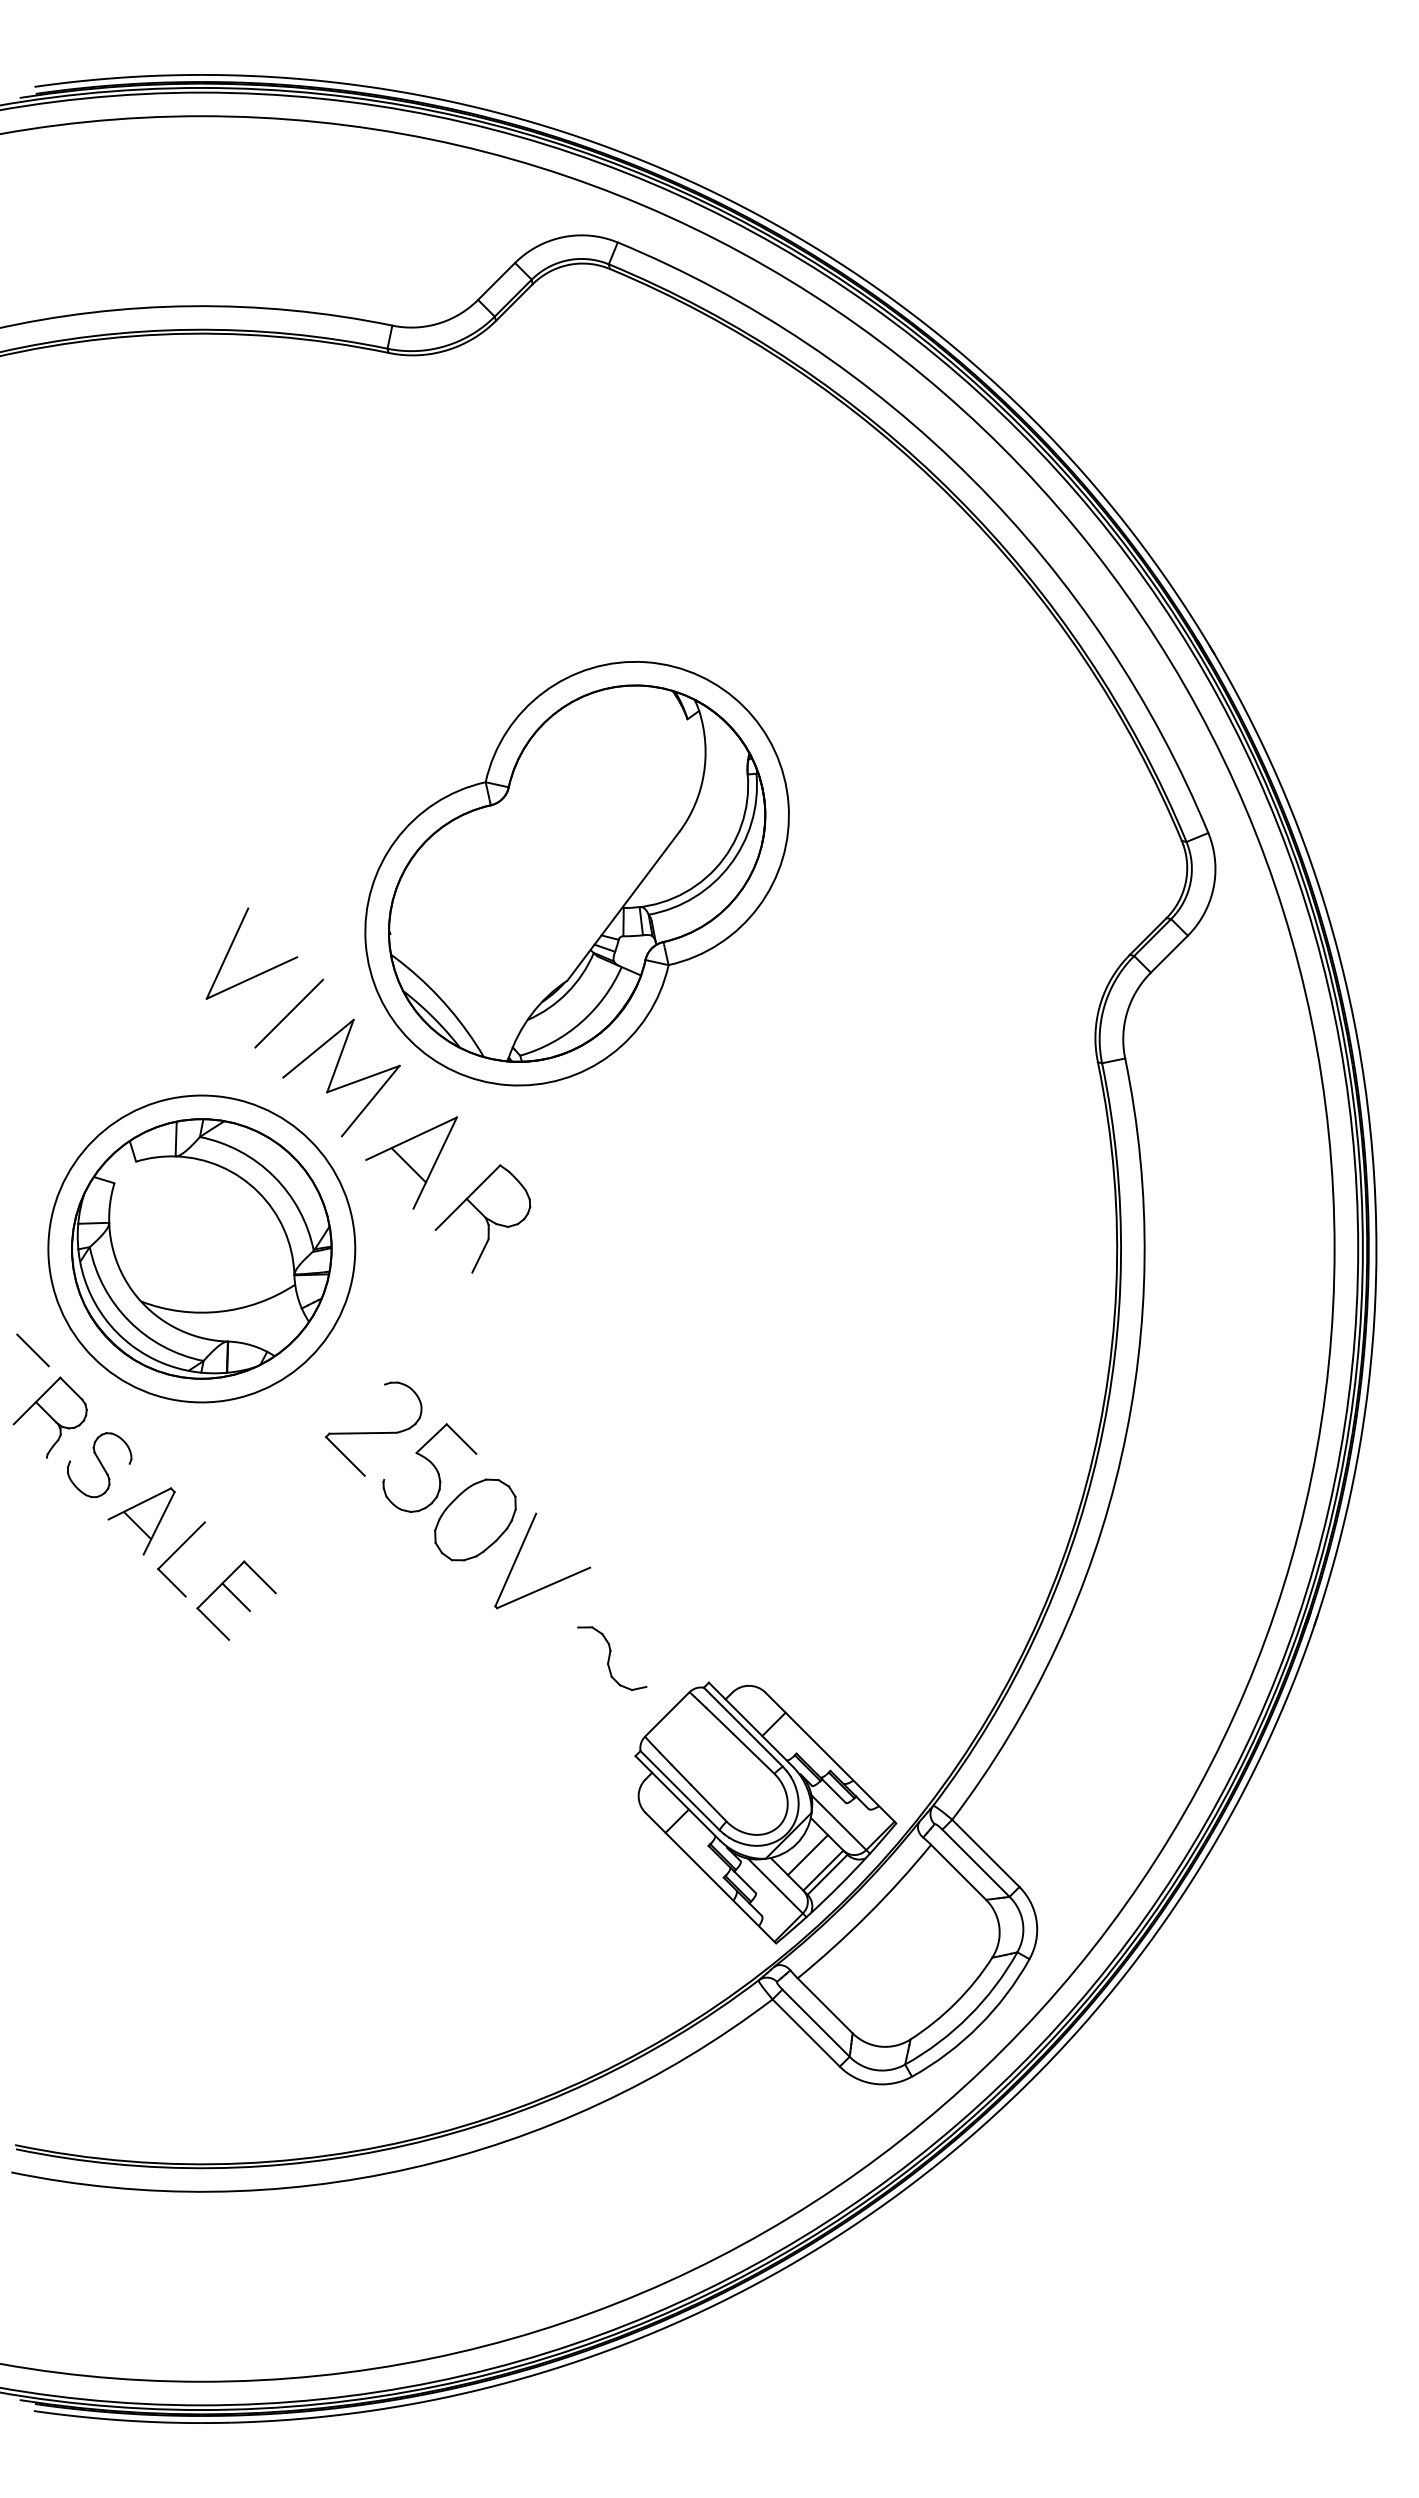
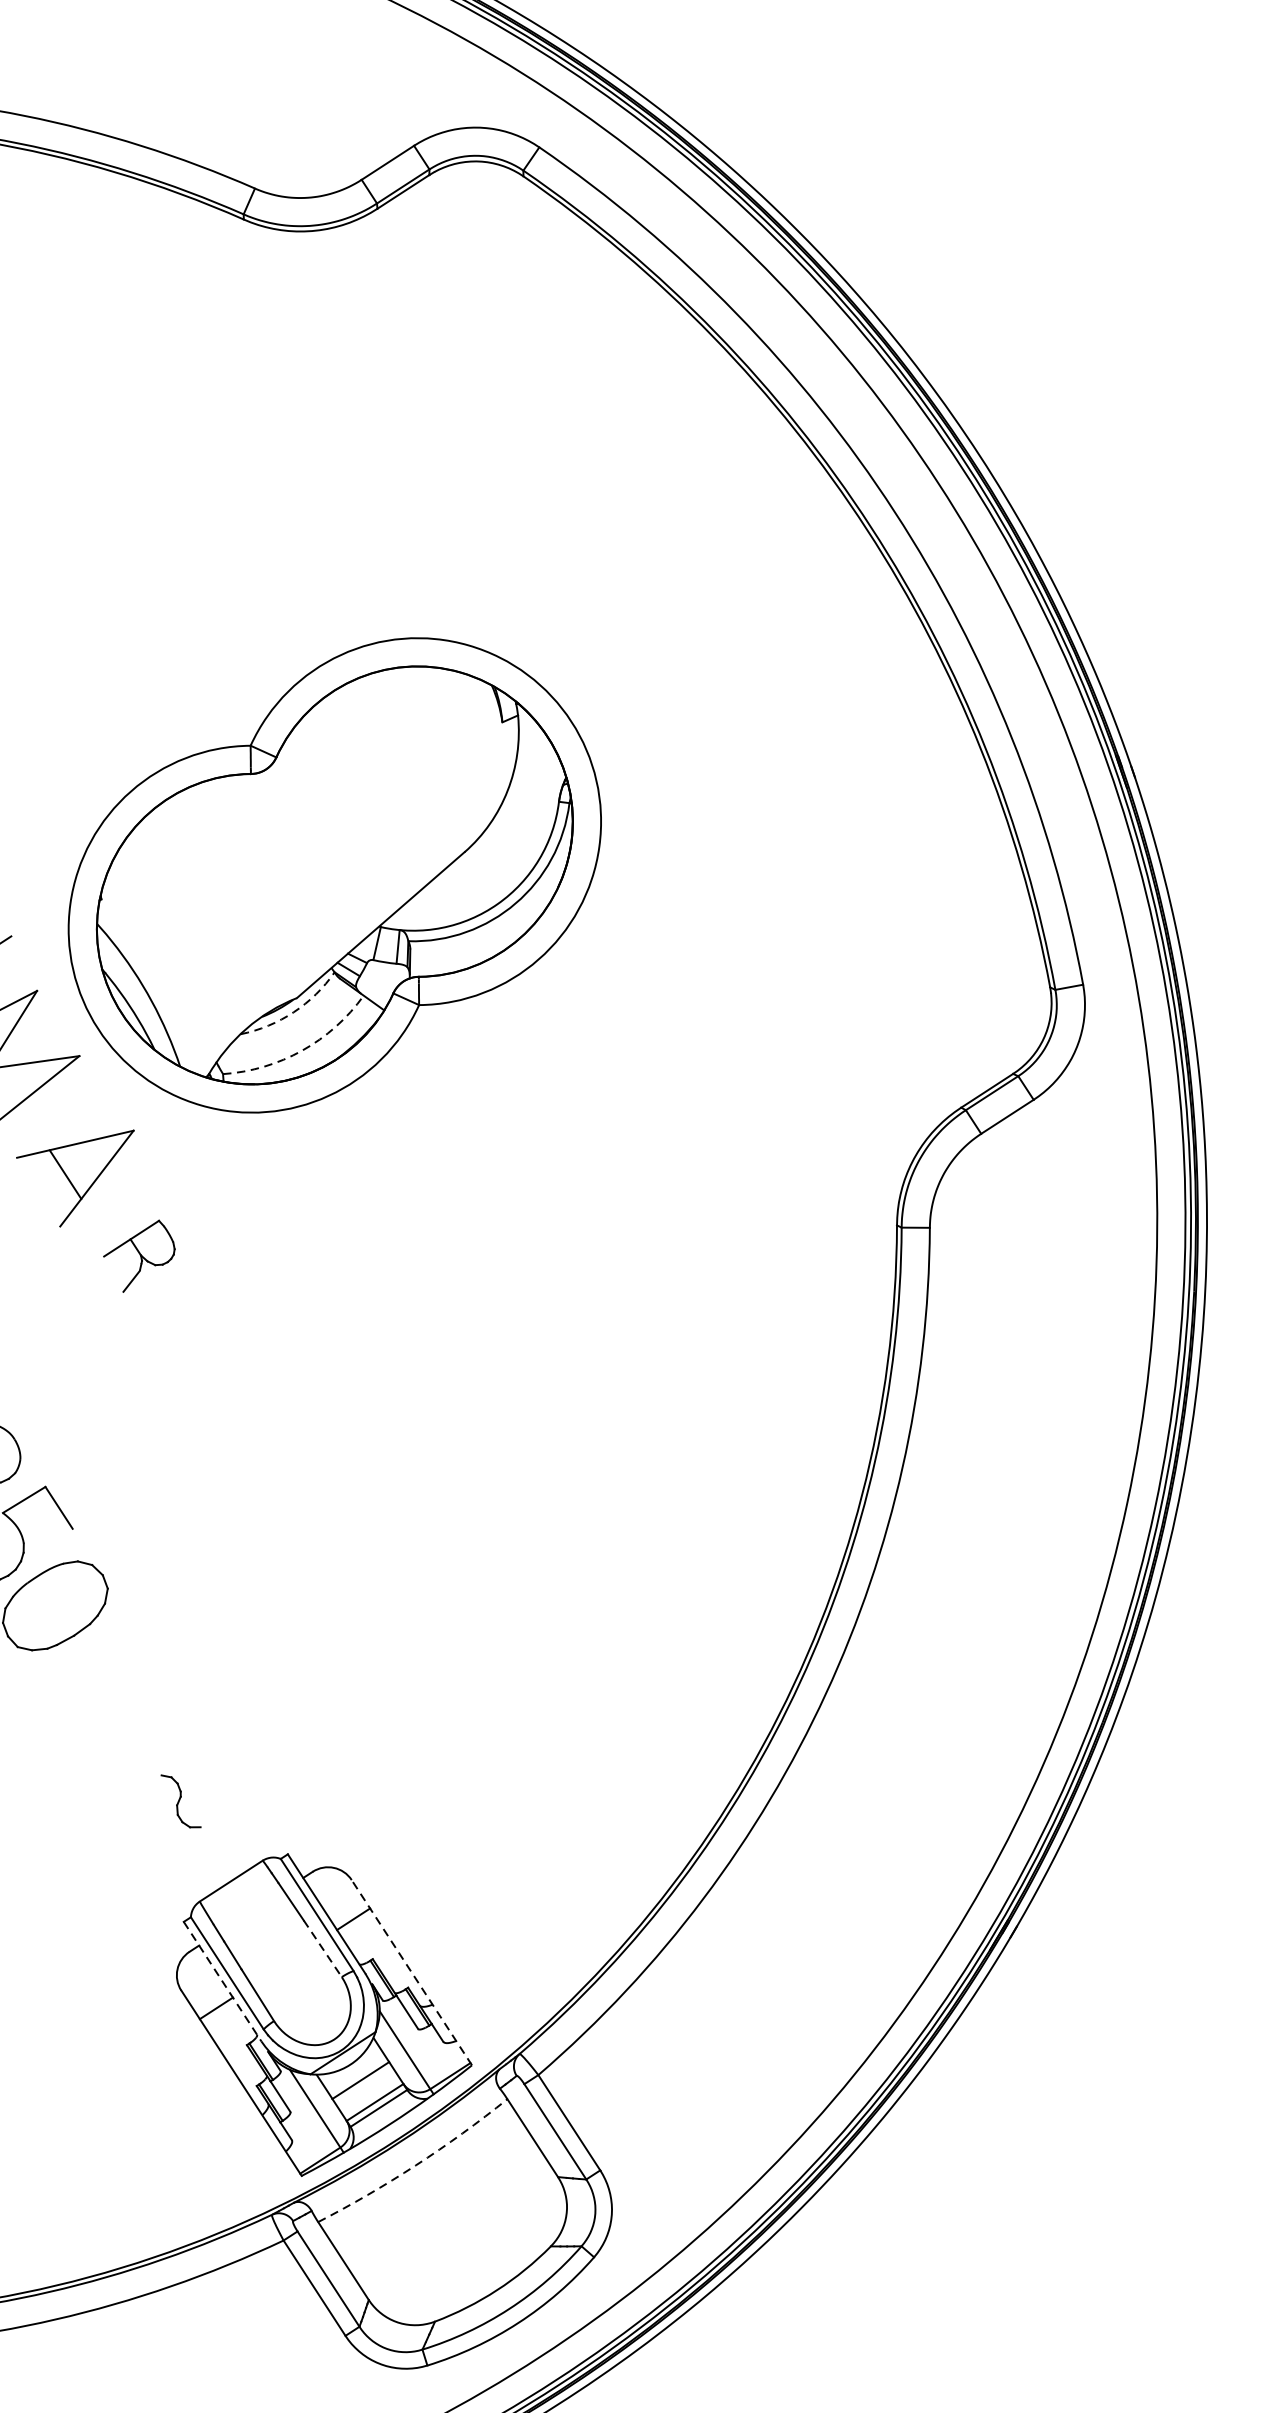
arc: (567, 992) -> (294, 1011), solid -> dashed
arc: (580, 1022) -> (301, 1050), solid -> dashed
part: (482, 1218) -> (138, 1255), size x0.6
part: (520, 1552) -> (99, 1655), removed
part: (612, 1658) -> (181, 1802), size x0.6
line: (753, 1753) -> (322, 1948), solid -> dashed
line: (830, 1757) -> (411, 1971), solid -> dashed
line: (677, 1798) -> (222, 1981), solid -> dashed
arc: (867, 1914) -> (415, 2164), solid -> dashed

